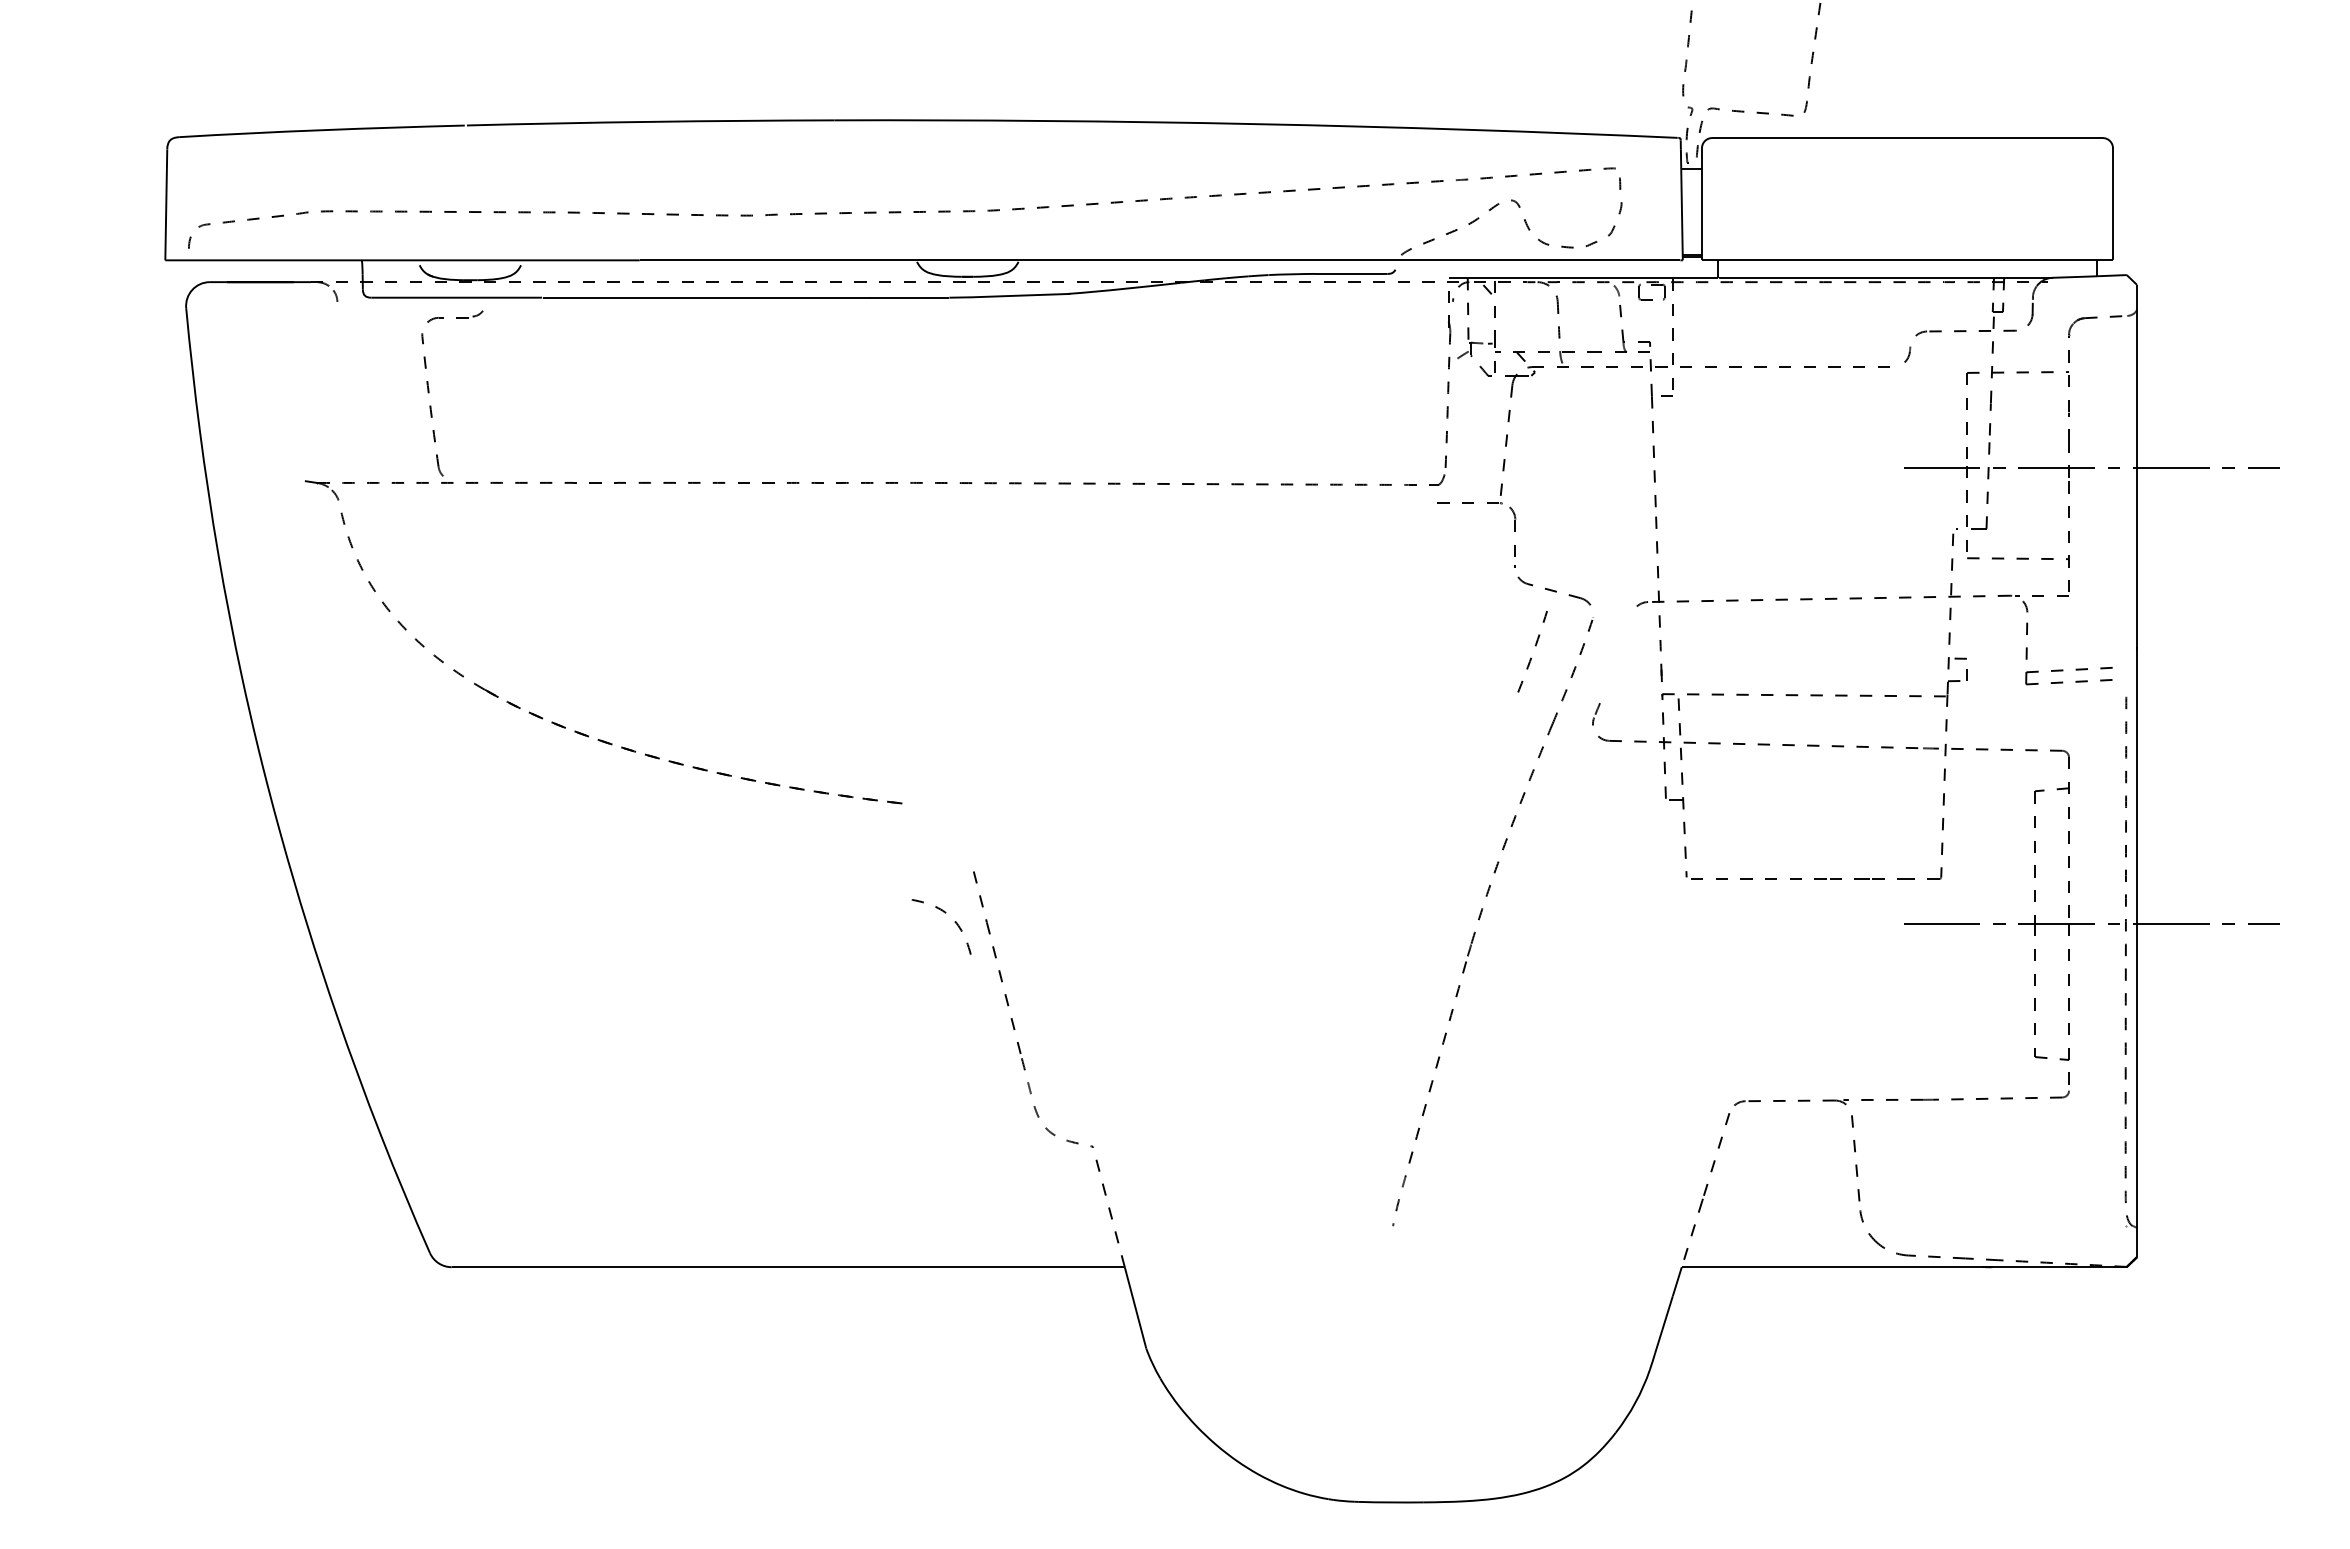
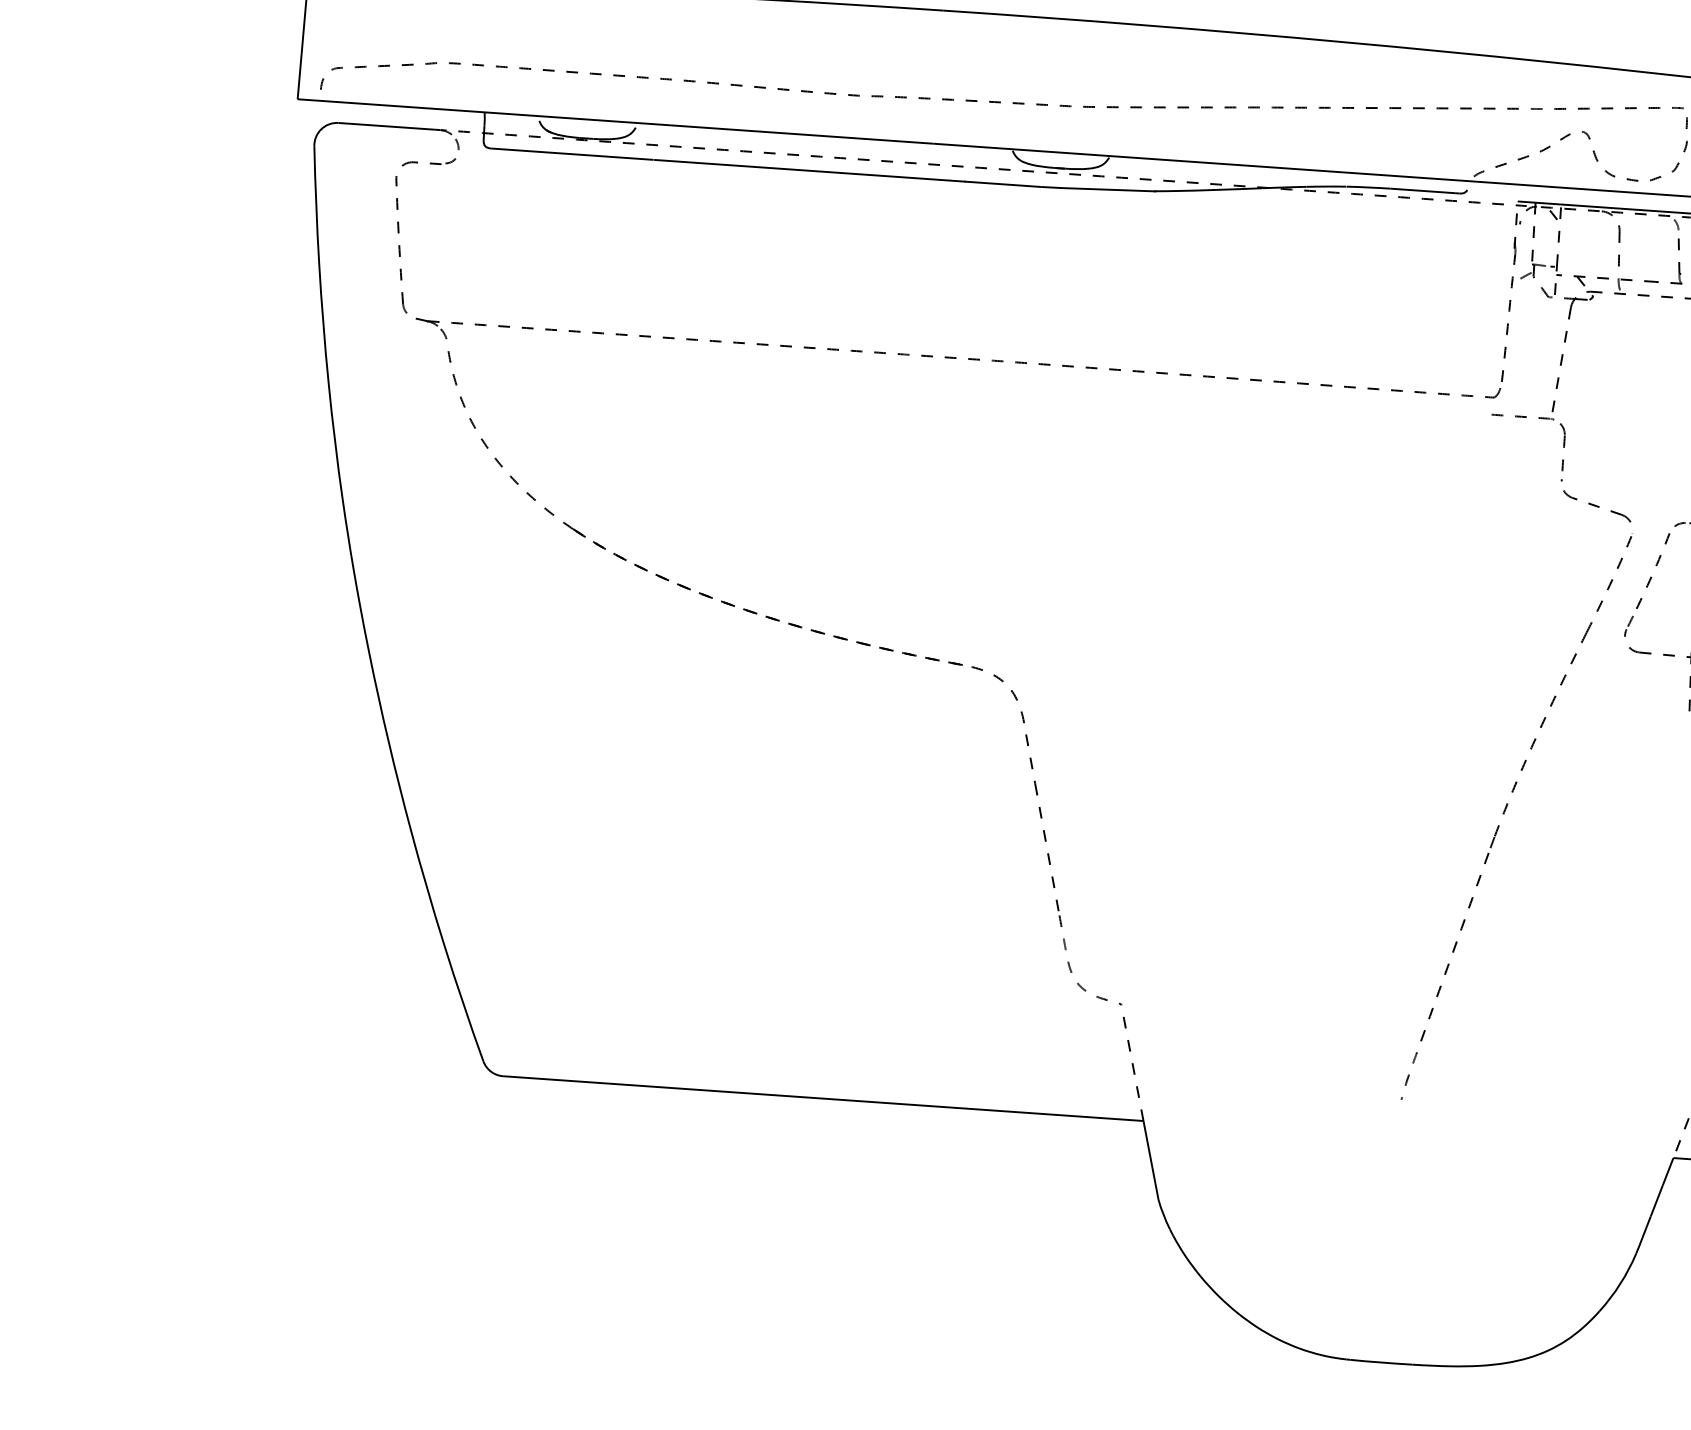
part: (429, 393) -> (399, 233), moved
part: (1532, 651) -> (1653, 570), moved
part: (944, 913) -> (1001, 682), moved

